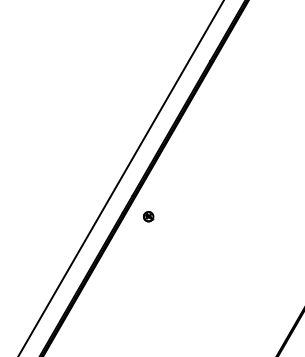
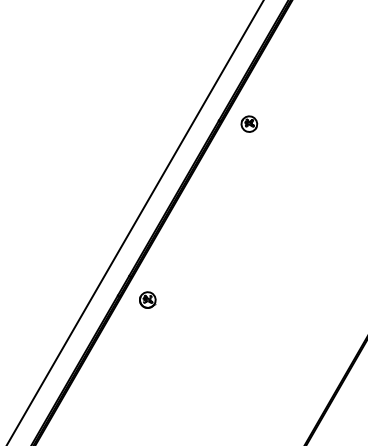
part: (236, 63) -> (249, 123), added
part: (148, 216) -> (147, 299), size x1.43

